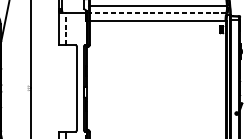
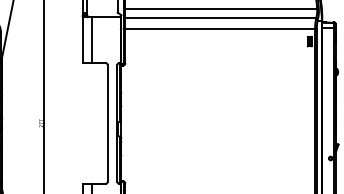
line: (157, 12) -> (220, 17), dashed -> solid
line: (66, 29) -> (92, 40), dashed -> solid

